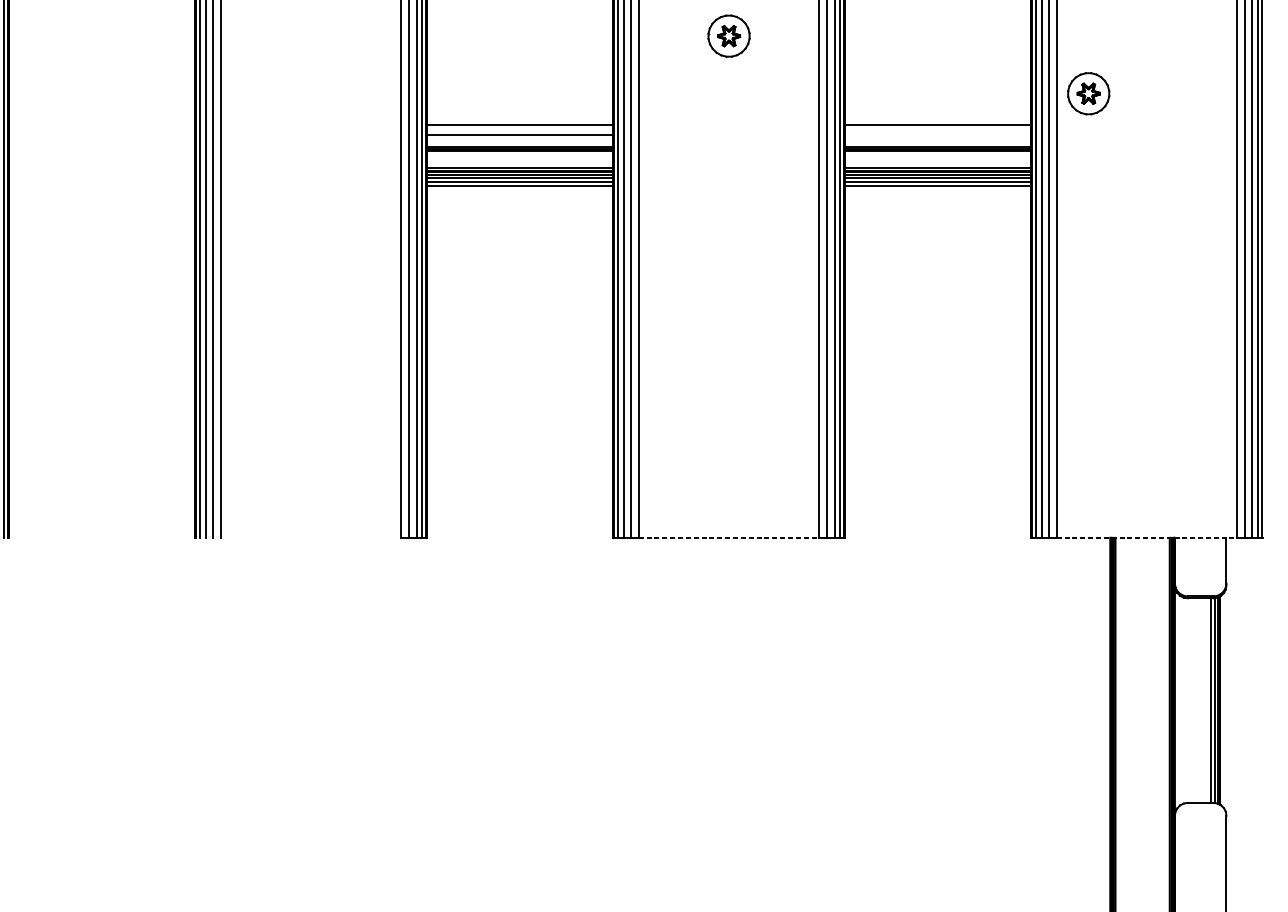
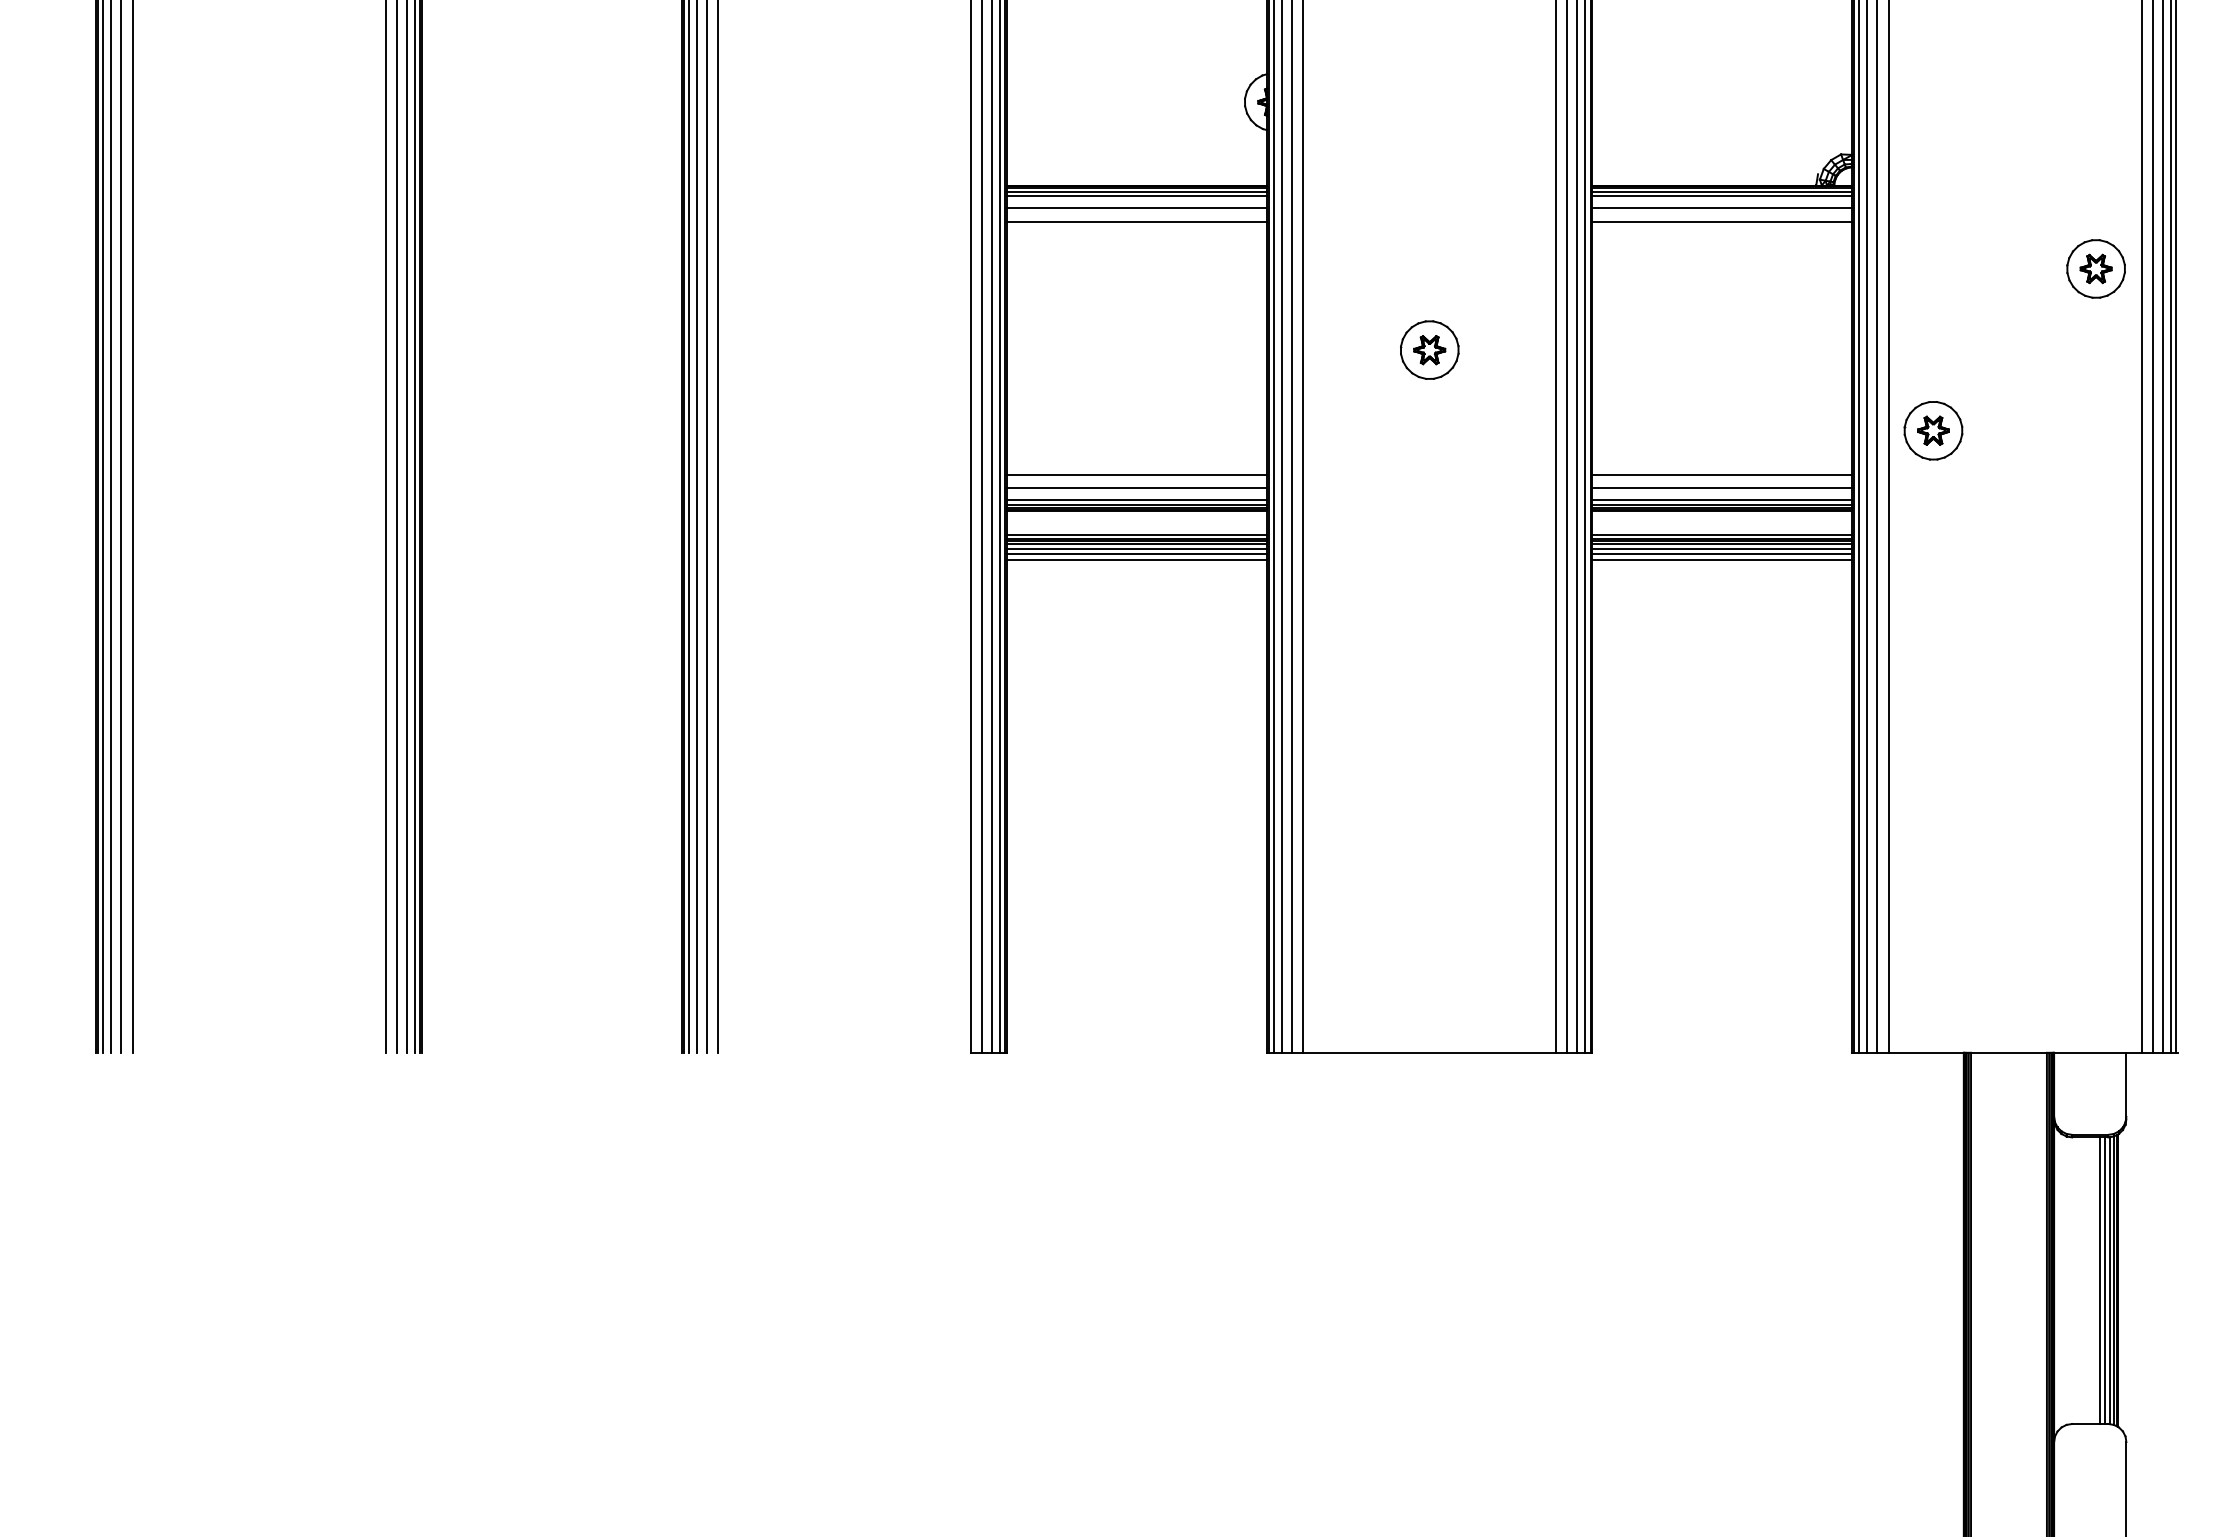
line: (938, 134) -> (1722, 488), added
line: (520, 143) -> (1137, 500), added
line: (938, 143) -> (1722, 500), added
line: (729, 537) -> (1430, 1052), dashed -> solid
line: (1147, 537) -> (2015, 1052), dashed -> solid
line: (1207, 700) -> (2099, 1280), added

